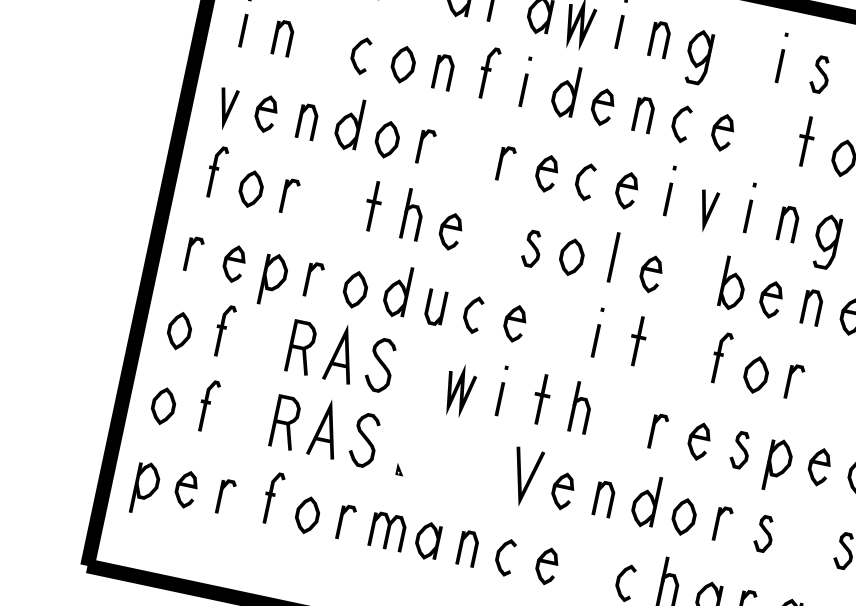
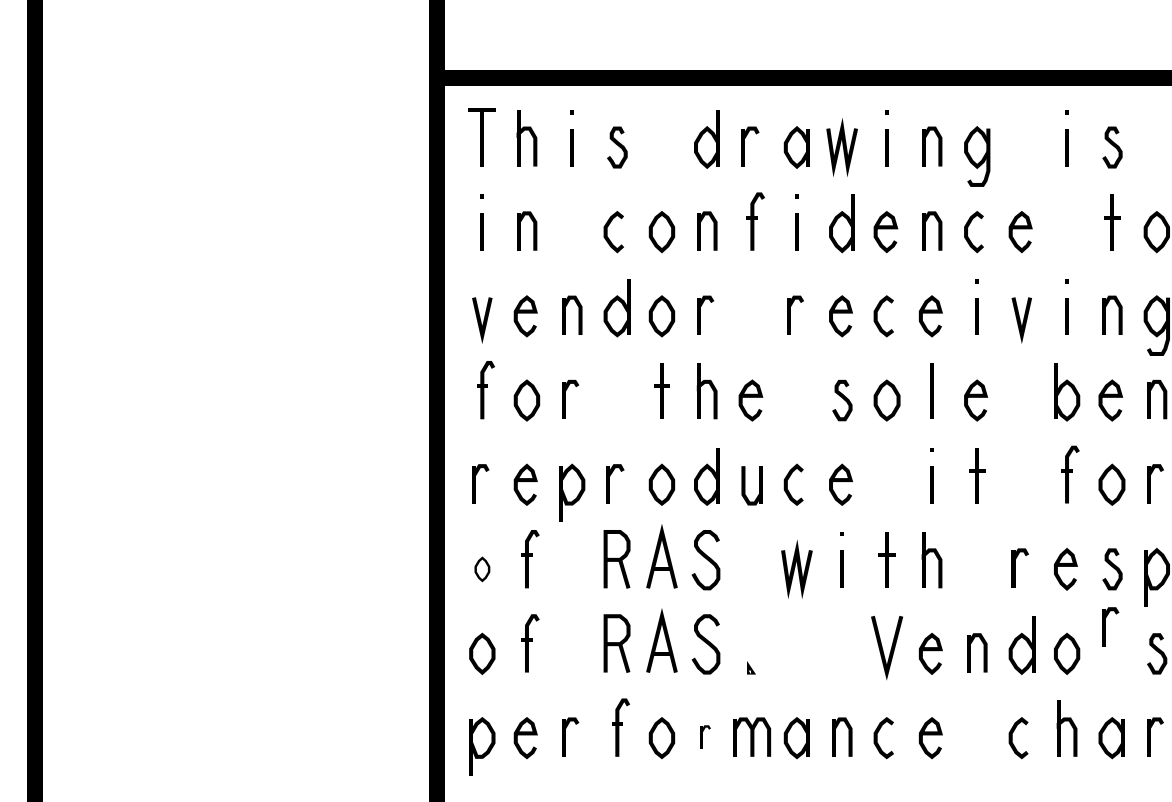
part: (179, 331) -> (482, 569), size x0.6
part: (346, 522) -> (705, 736), size x0.6
part: (723, 523) -> (1110, 626), moved

